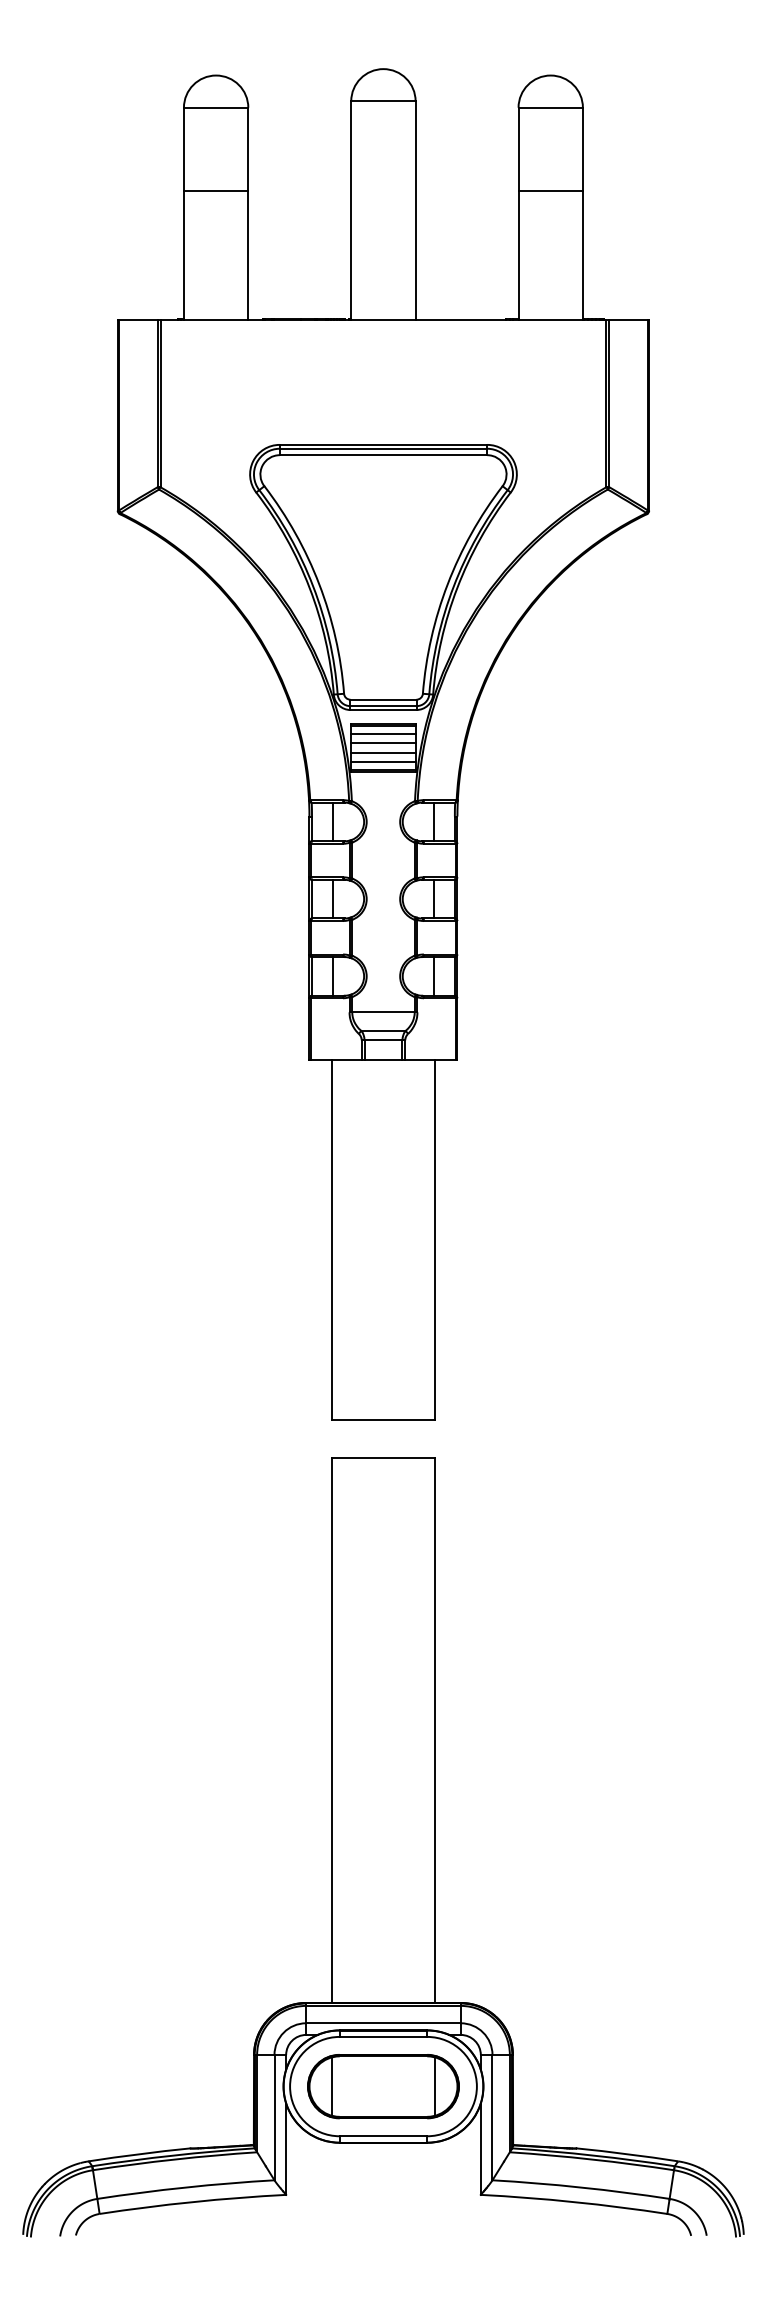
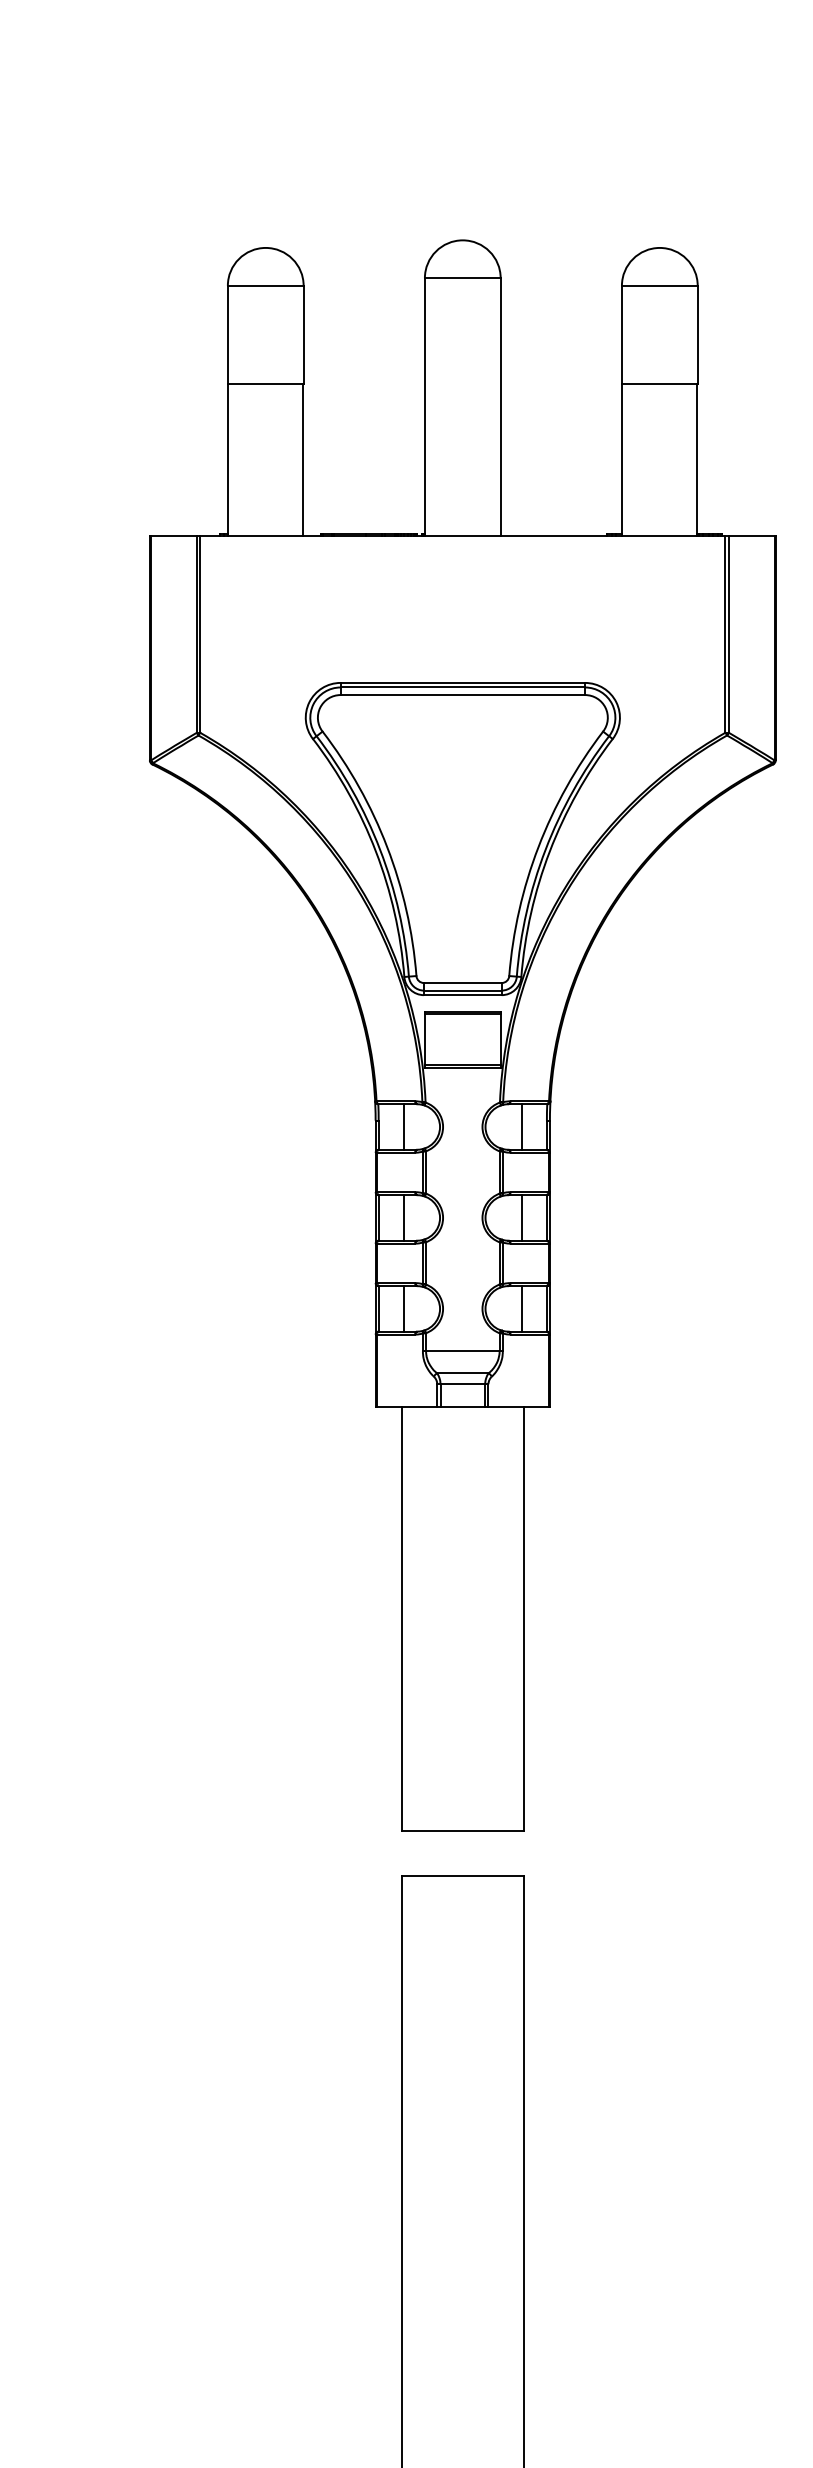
line: (383, 733) -> (462, 1022), removed
line: (383, 742) -> (462, 1033), removed
line: (383, 752) -> (462, 1045), removed
line: (383, 762) -> (462, 1056), removed

